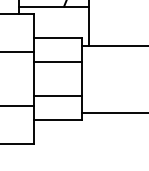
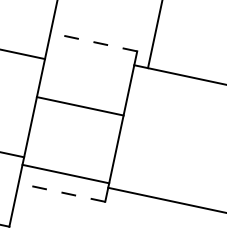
line: (57, 37) -> (93, 41), solid -> dashed
line: (57, 62) -> (79, 106), moved
line: (57, 96) -> (65, 174), moved
line: (57, 120) -> (61, 192), solid -> dashed

